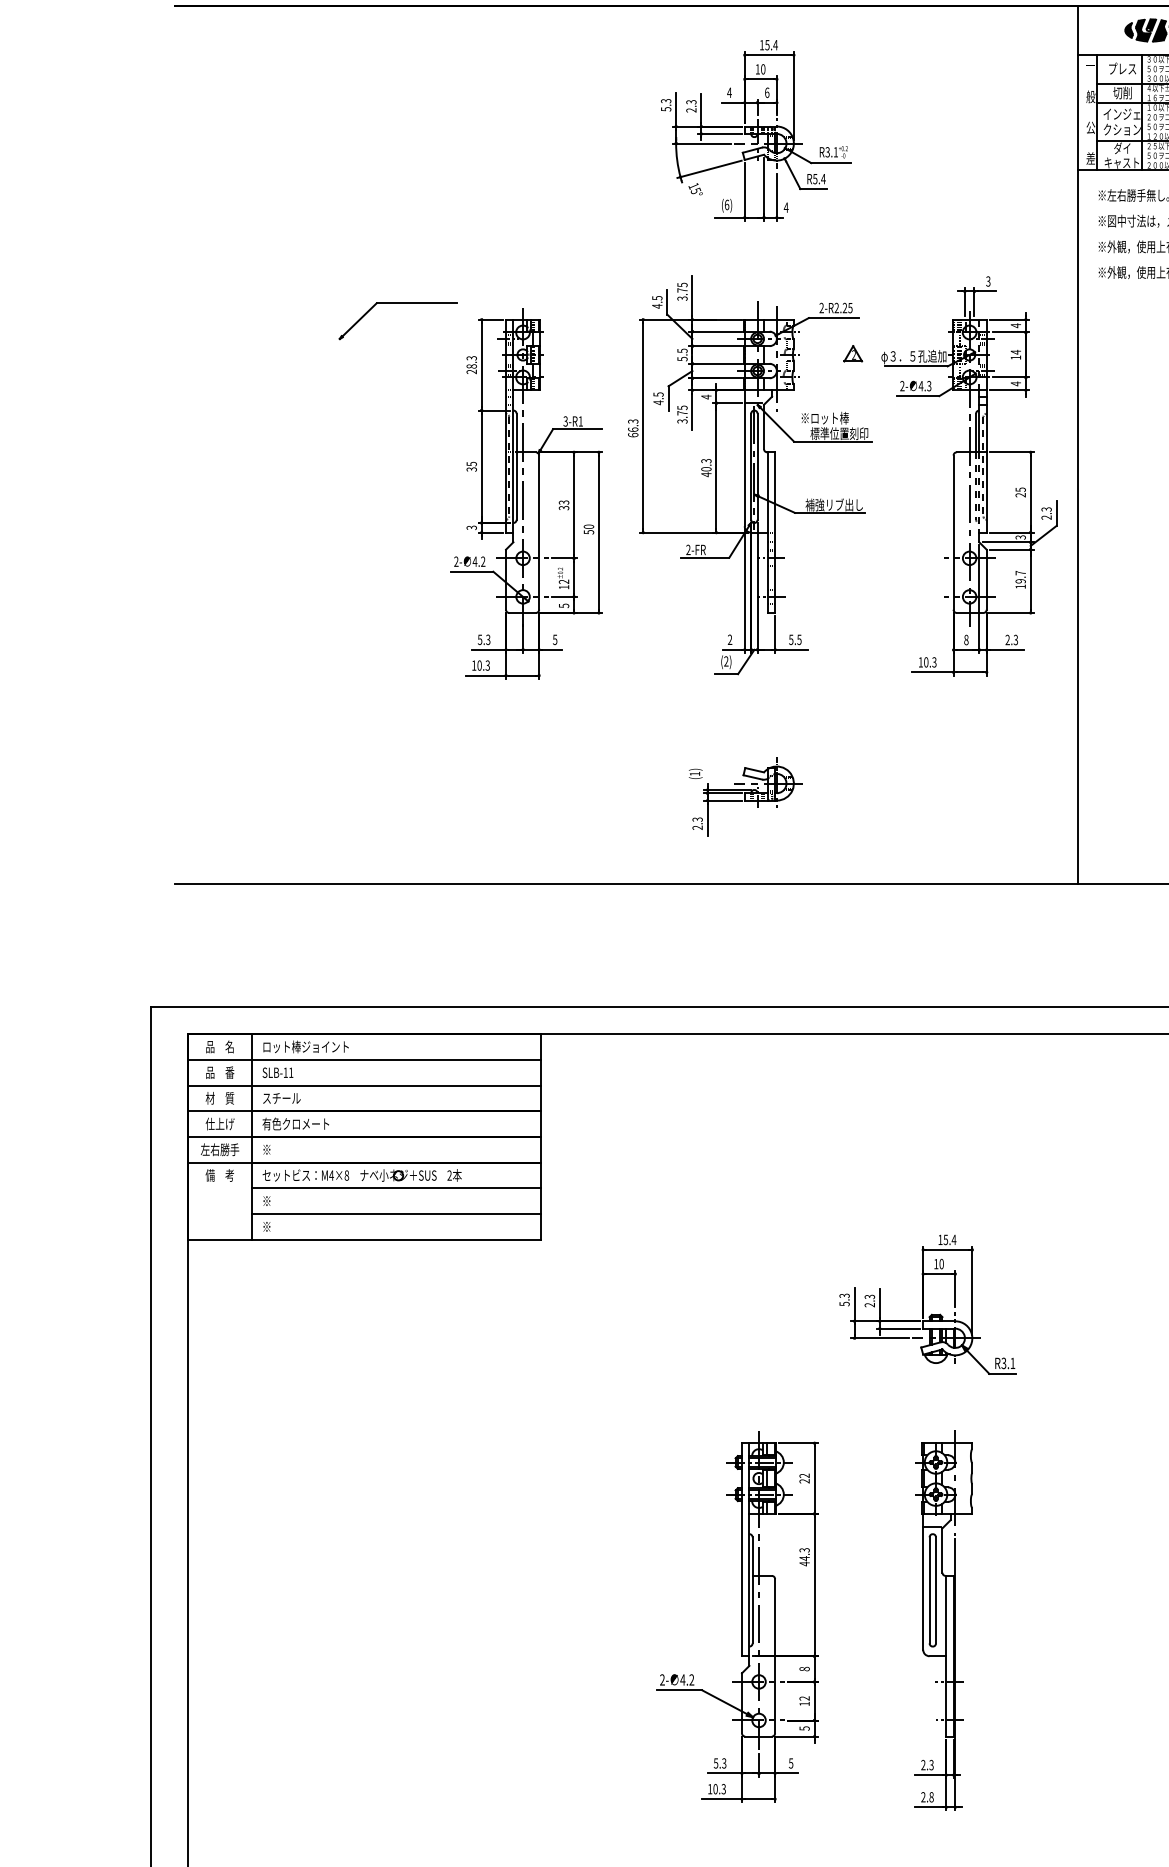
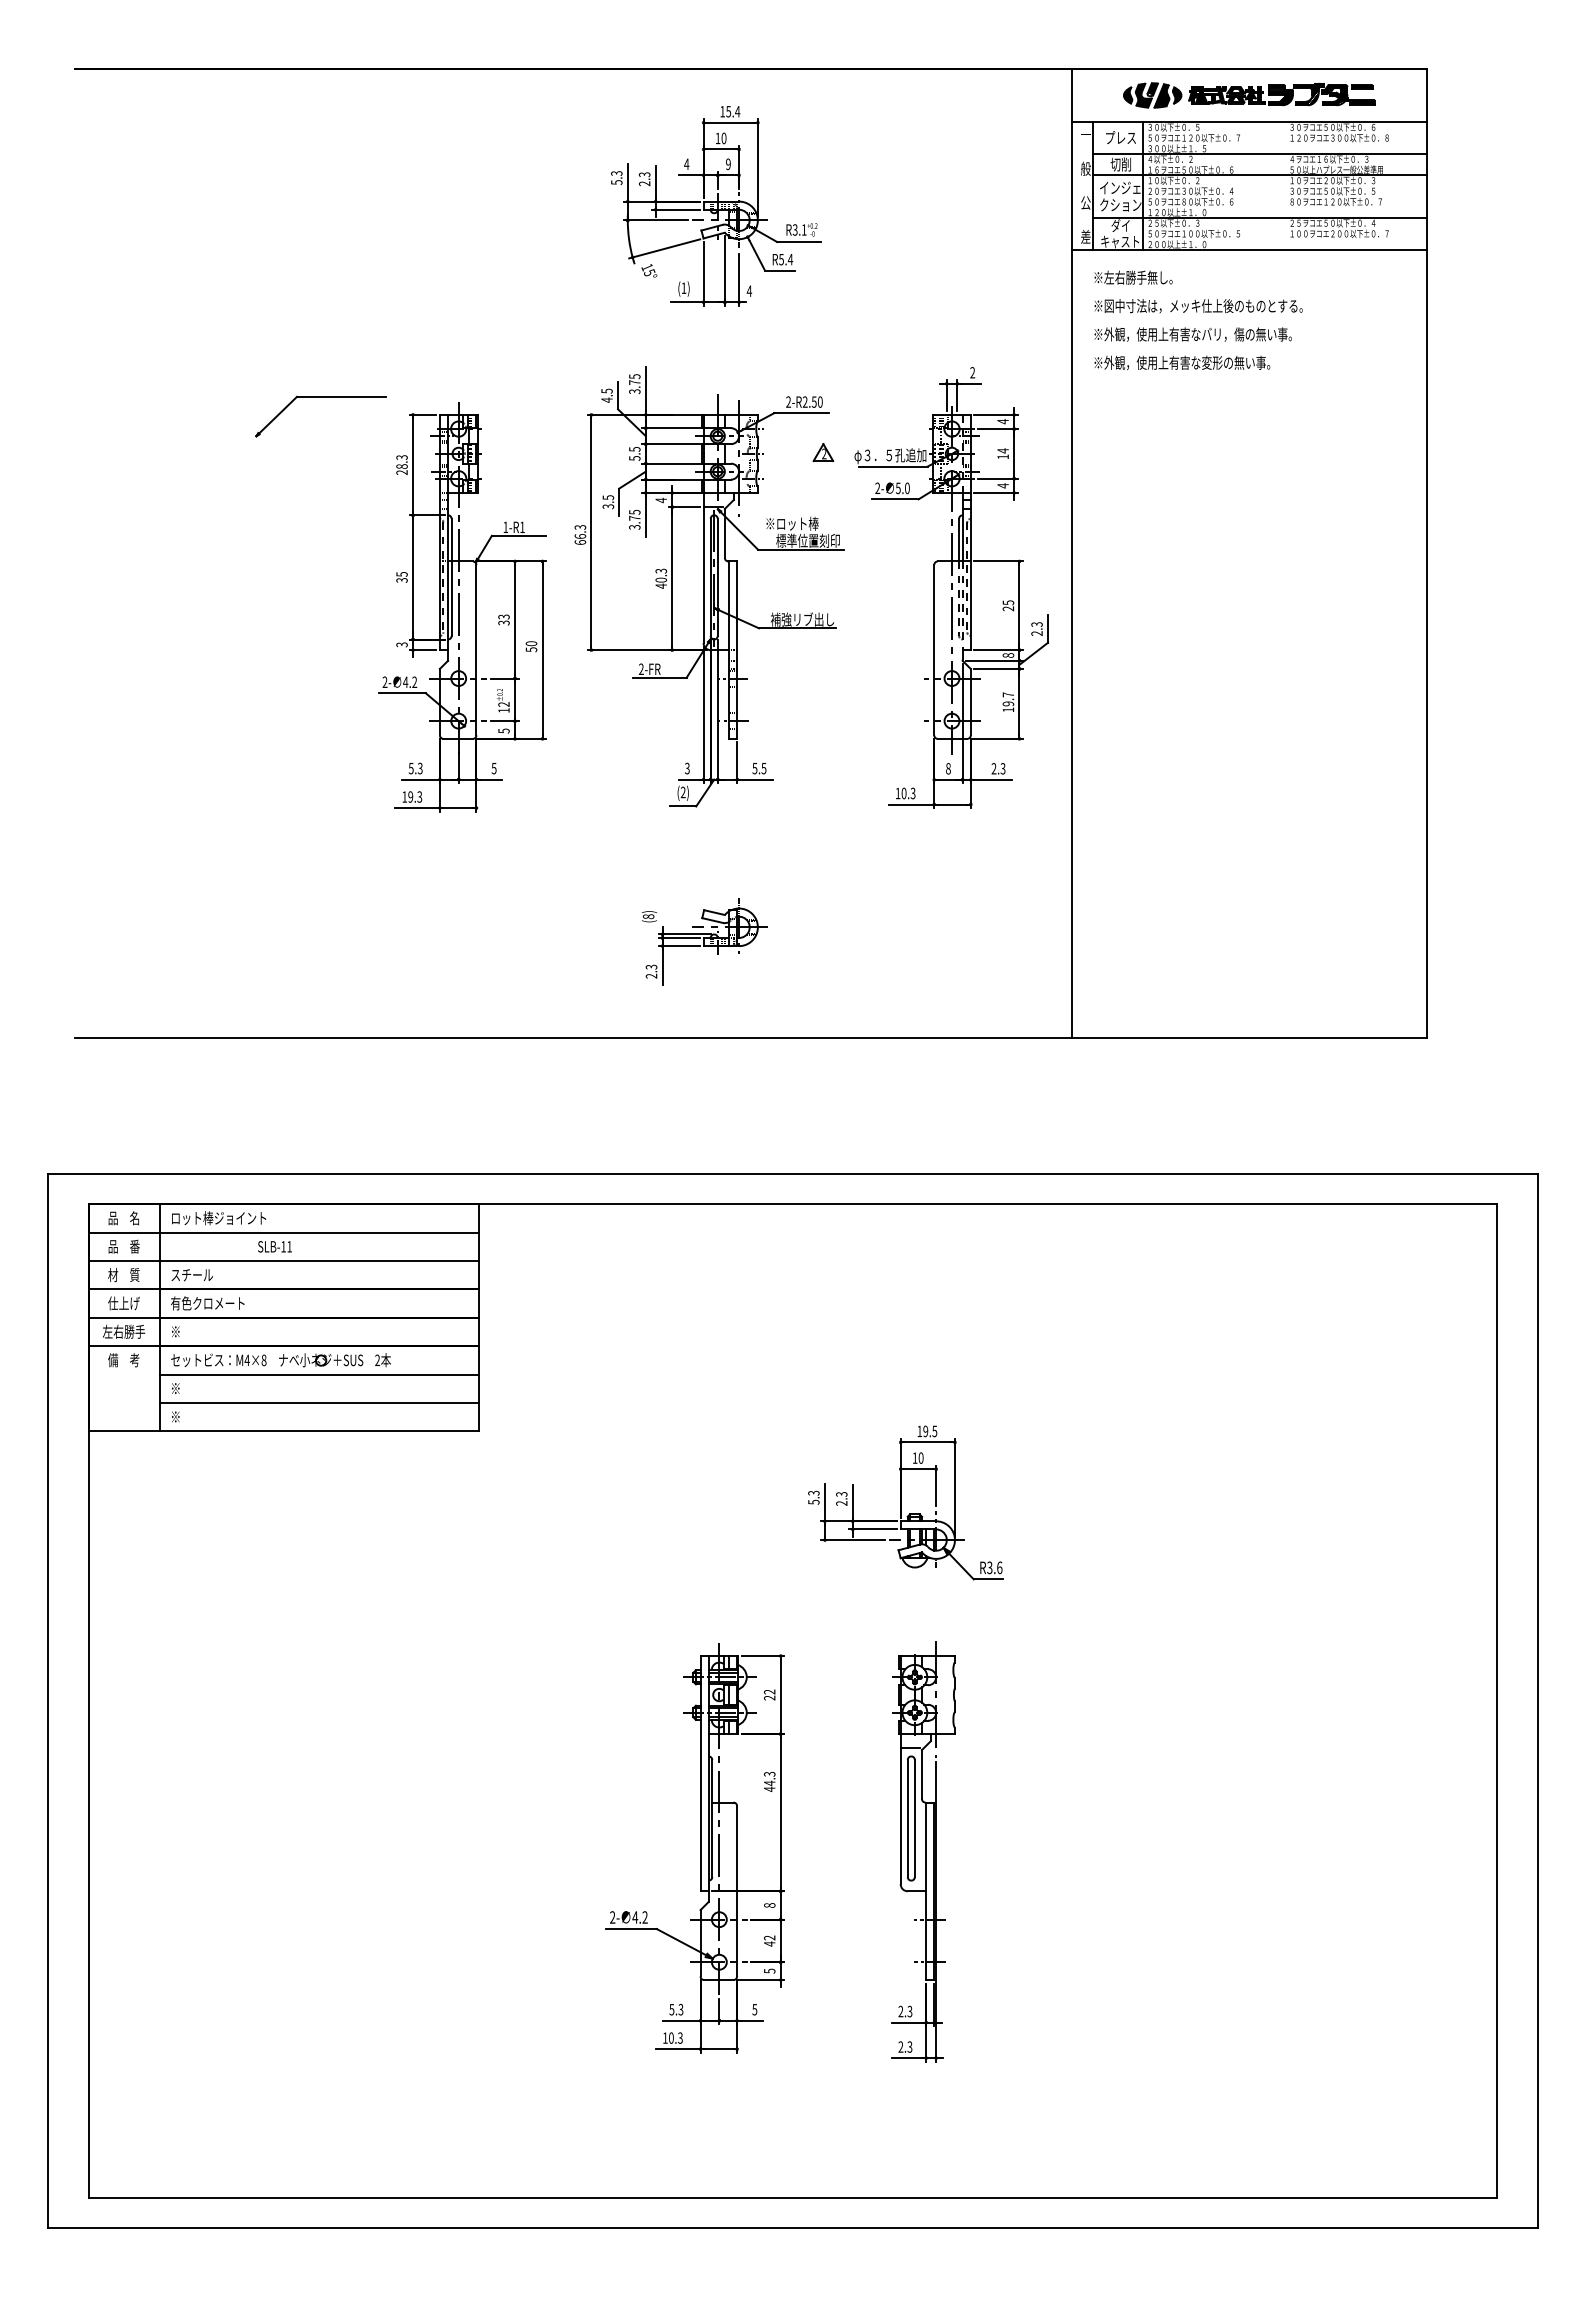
text: (767, 92) -> (728, 164), 6 -> 9
text: (726, 204) -> (683, 287), (6) -> (1)
text: (988, 282) -> (972, 373), 3 -> 2
text: (846, 307) -> (816, 401), 2-R2.25 -> 2-R2.50
text: (924, 386) -> (902, 488), 4.3 -> 5.0
text: (658, 402) -> (608, 506), 4.5 -> 3.5
text: (565, 421) -> (505, 527), 3-R1 -> 1-R1
text: (1019, 537) -> (1007, 655), 3 -> 8
text: (730, 639) -> (687, 768), 2 -> 3
text: (479, 665) -> (410, 796), 10.3 -> 19.3
text: (694, 773) -> (648, 916), (1) -> (8)
text: (277, 1072) -> (274, 1246), moved
text: (950, 1239) -> (930, 1431), 15.4 -> 19.5
text: (1012, 1363) -> (999, 1567), R3.1 -> R3.6
text: (804, 1703) -> (769, 1943), 12 -> 42
text: (931, 1796) -> (909, 2046), 2.8 -> 2.3

